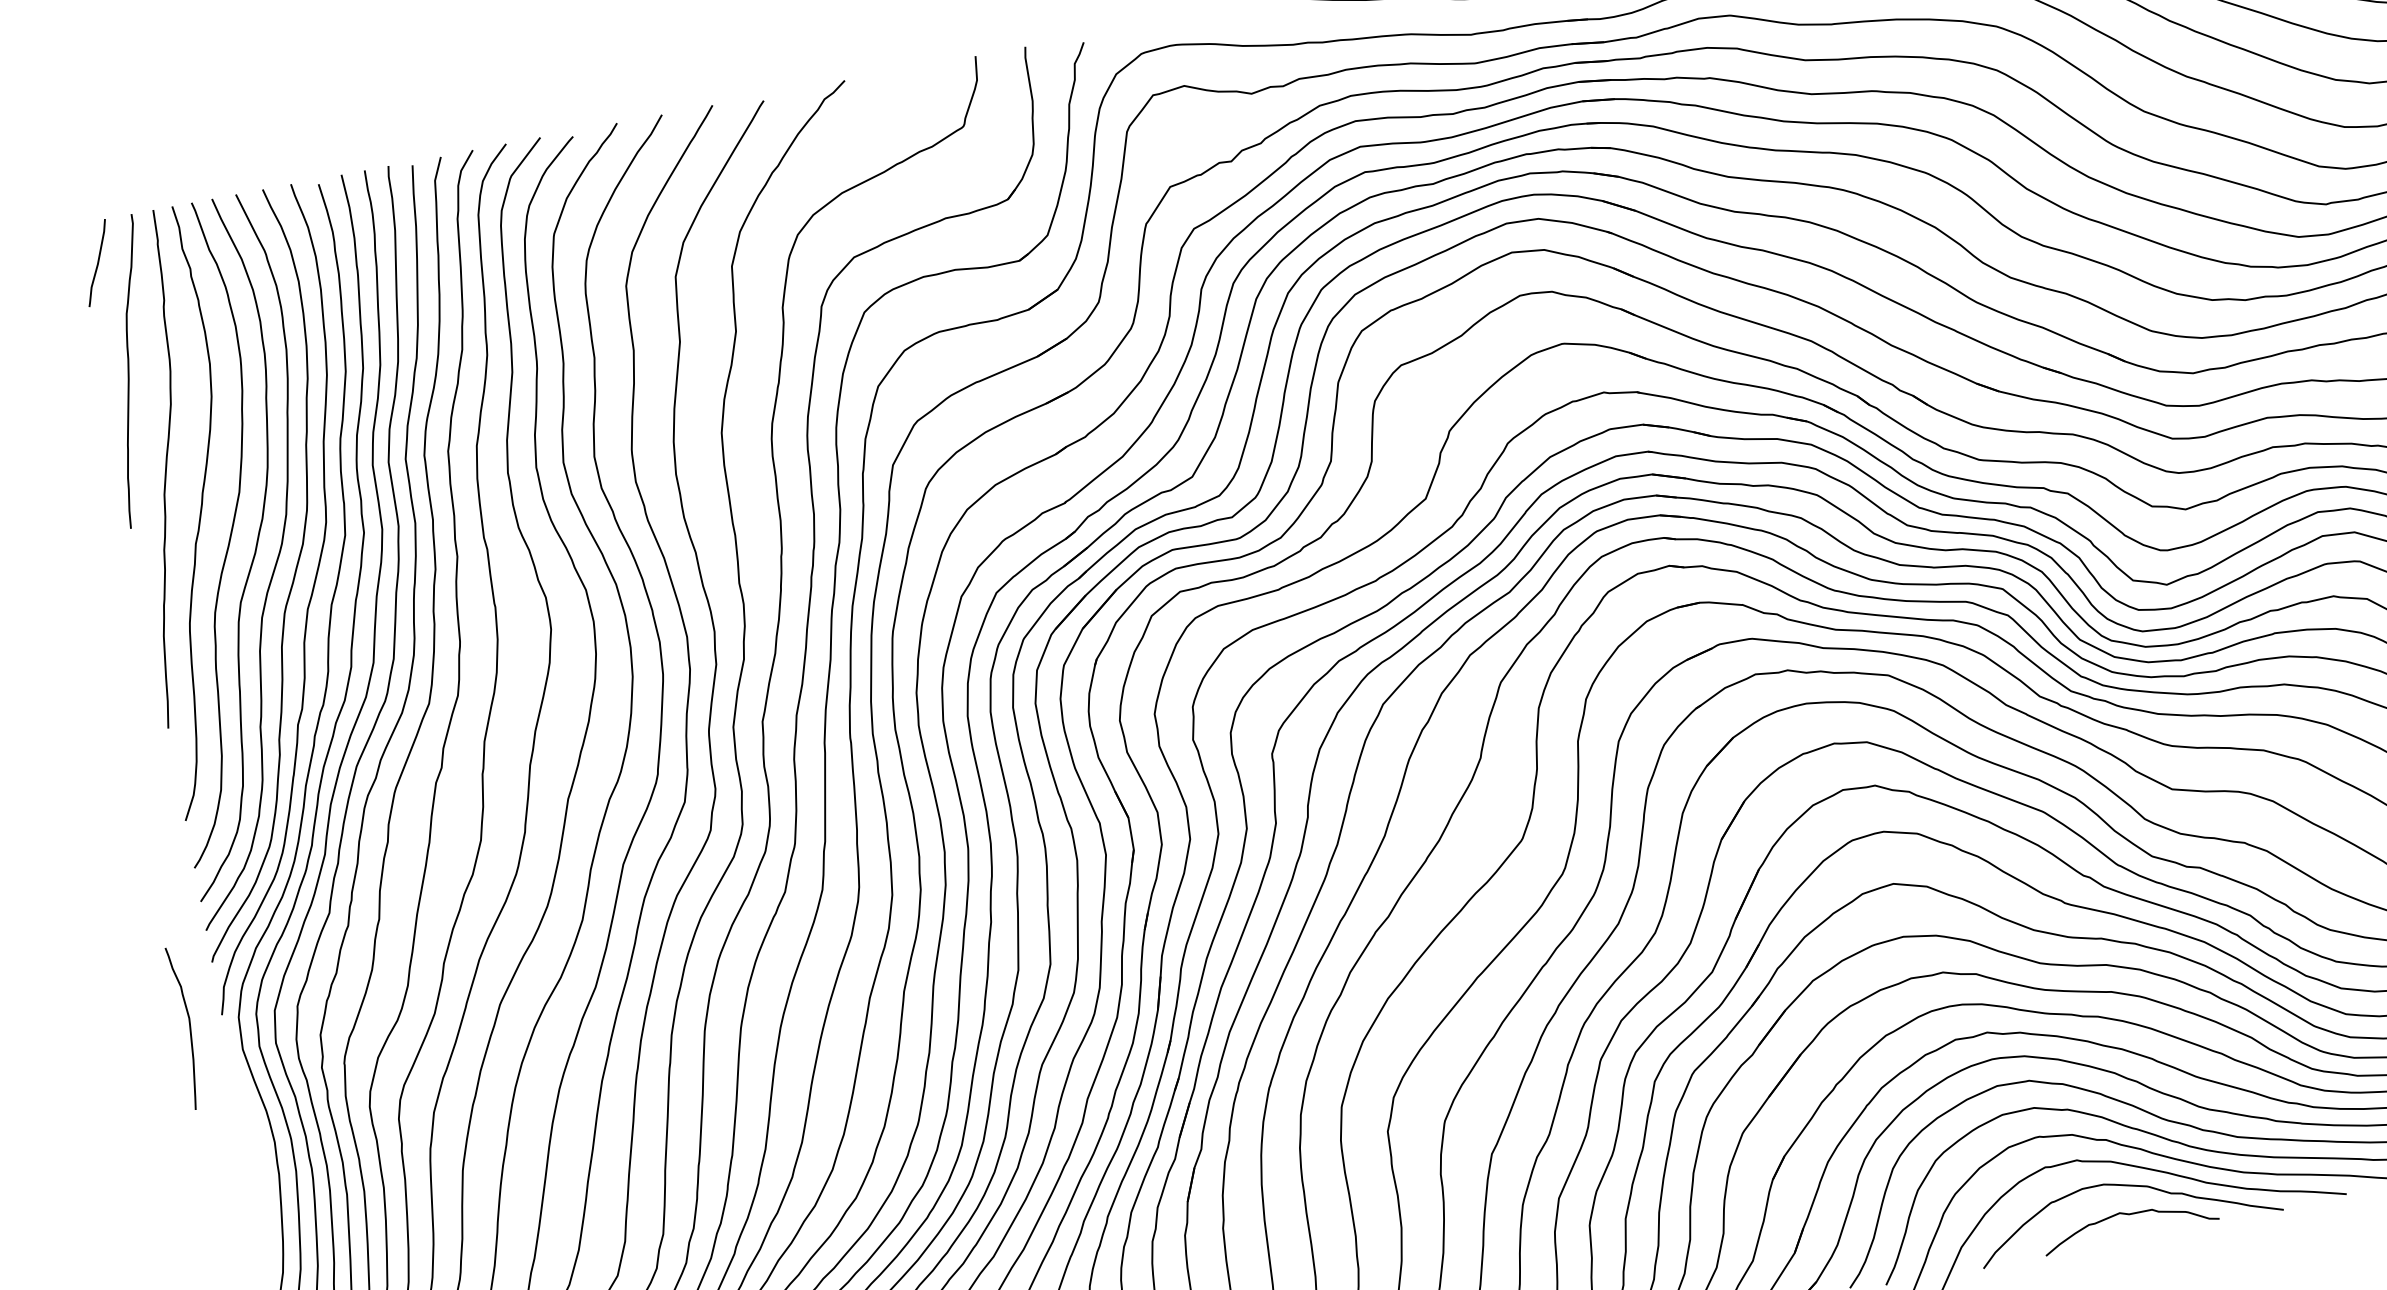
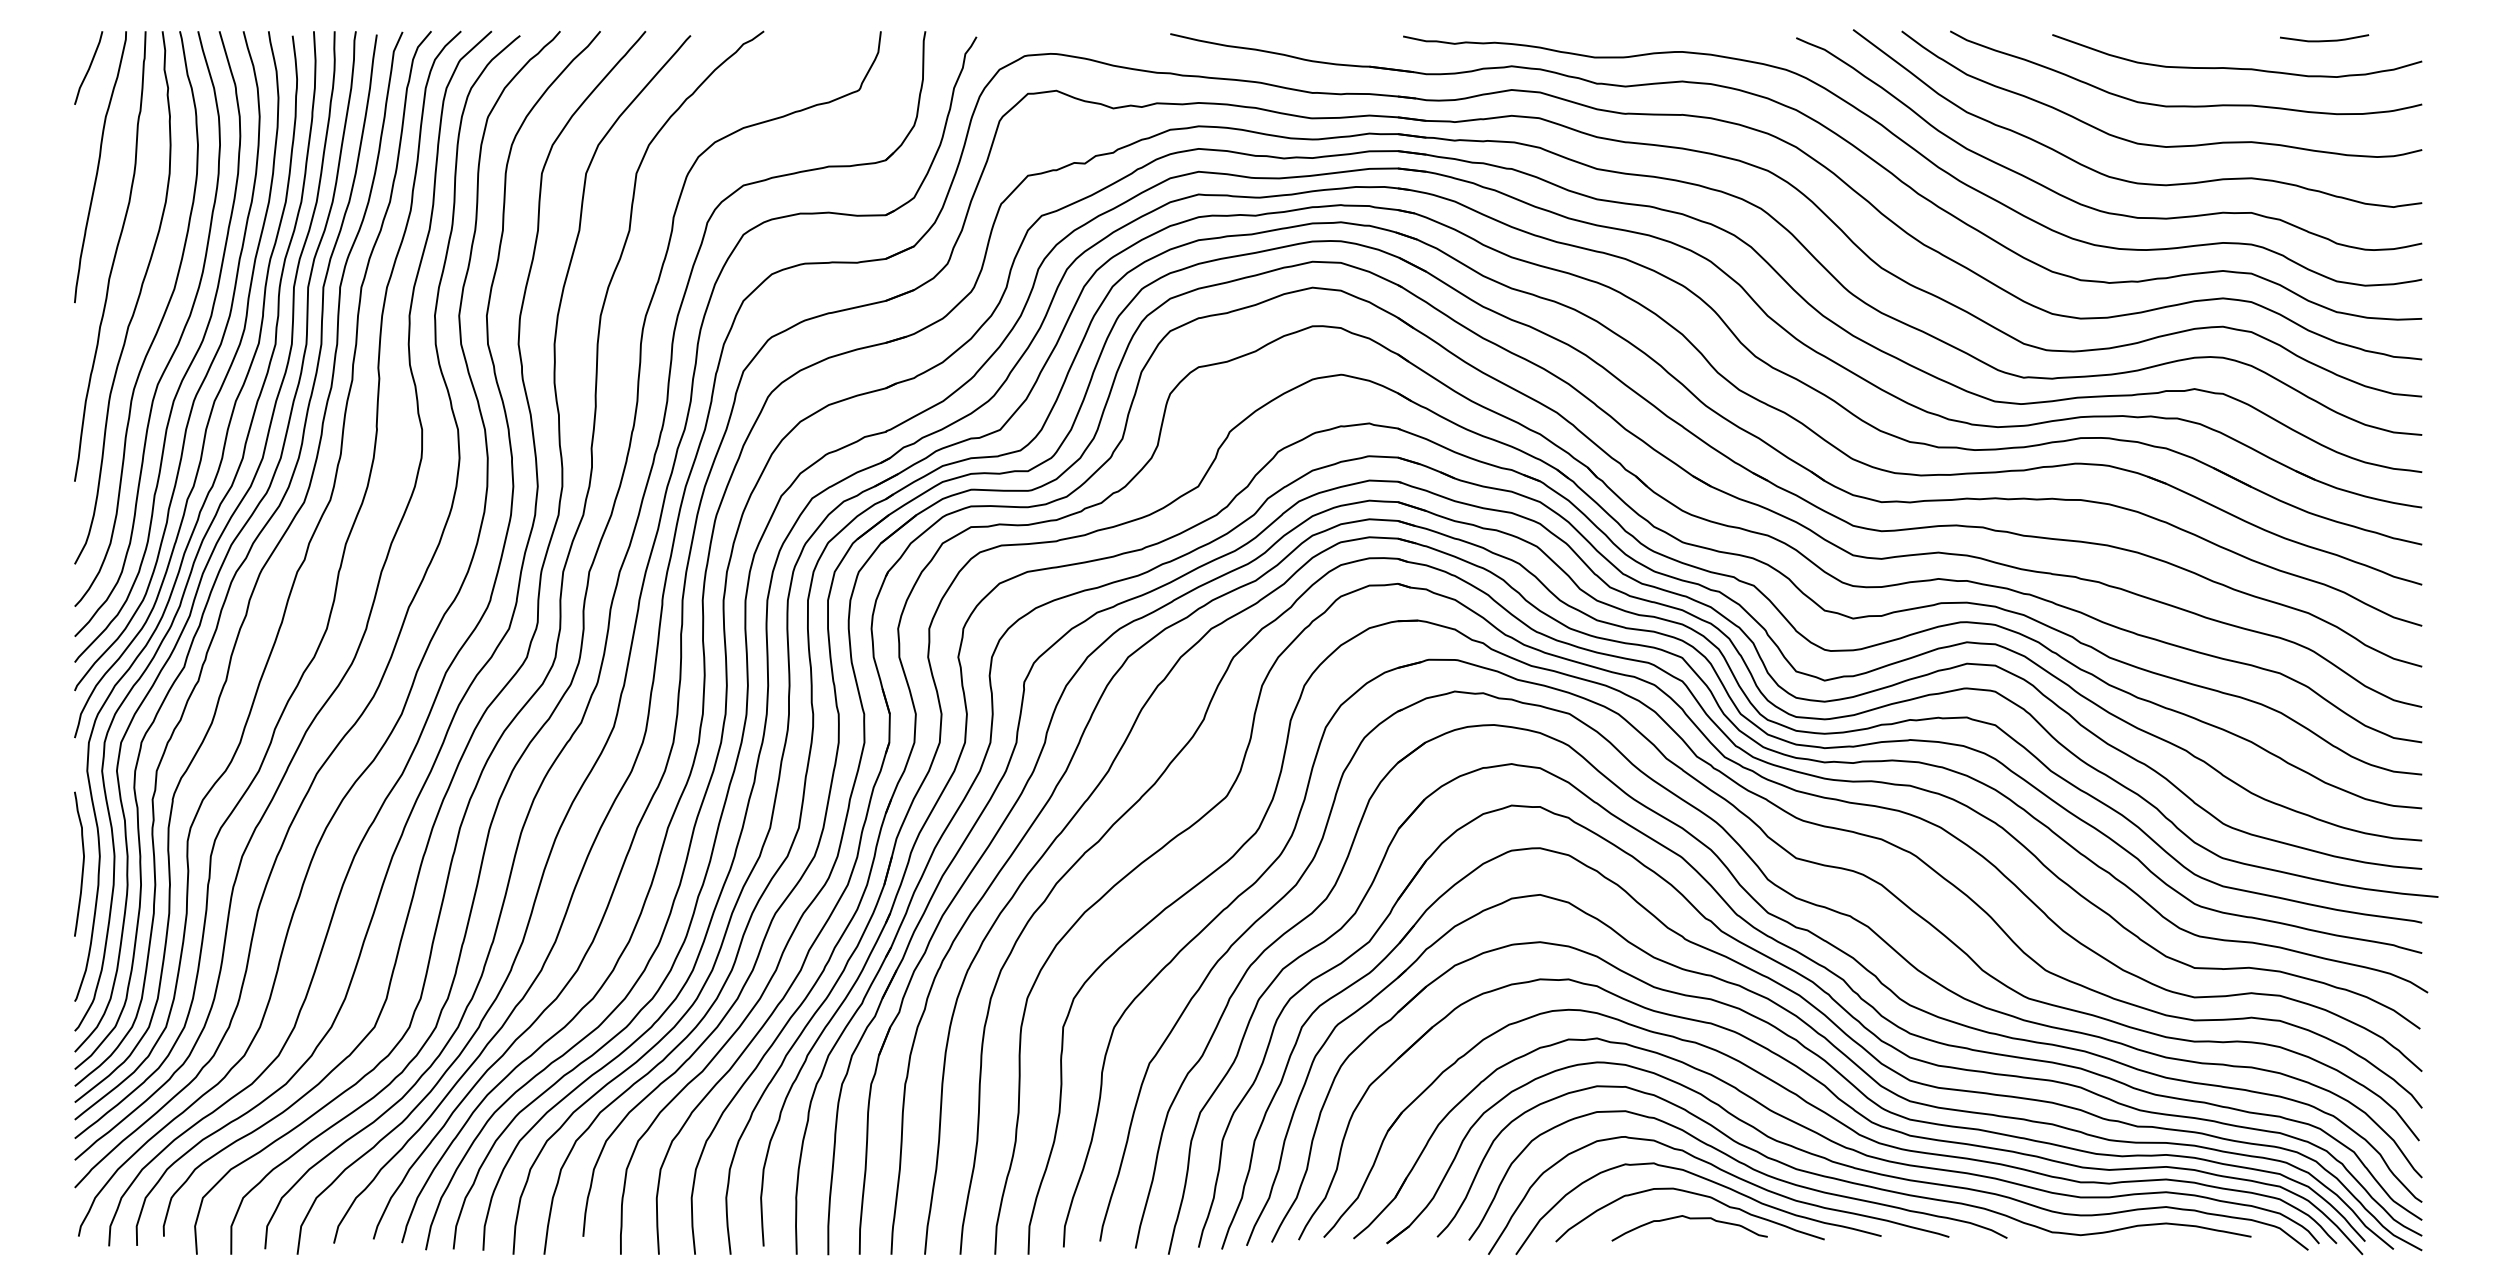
curve: (189, 1026) -> (82, 863), moved

